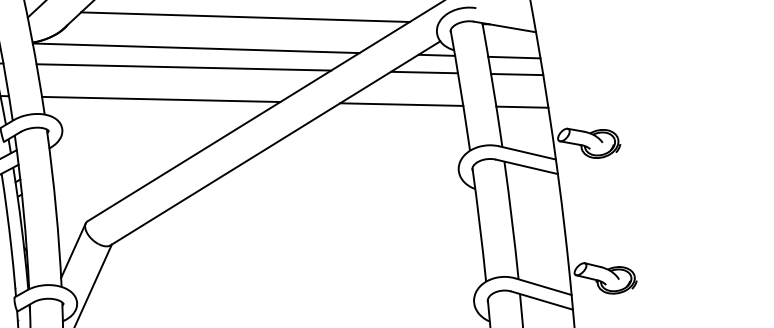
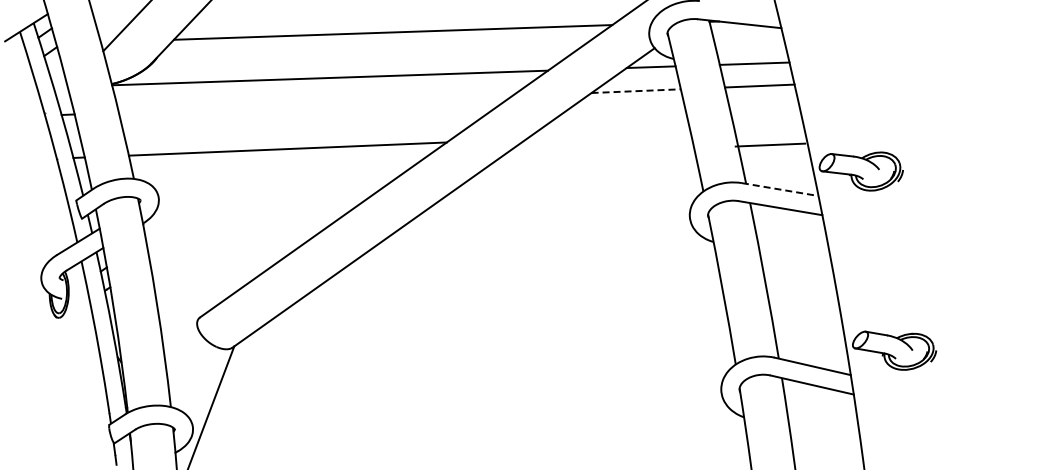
line: (183, 67) -> (314, 104), removed
line: (424, 72) -> (636, 91), solid -> dashed
line: (401, 104) -> (608, 135), removed
line: (522, 106) -> (770, 144), moved
line: (527, 152) -> (780, 189), solid -> dashed
line: (73, 250) -> (183, 357), removed

